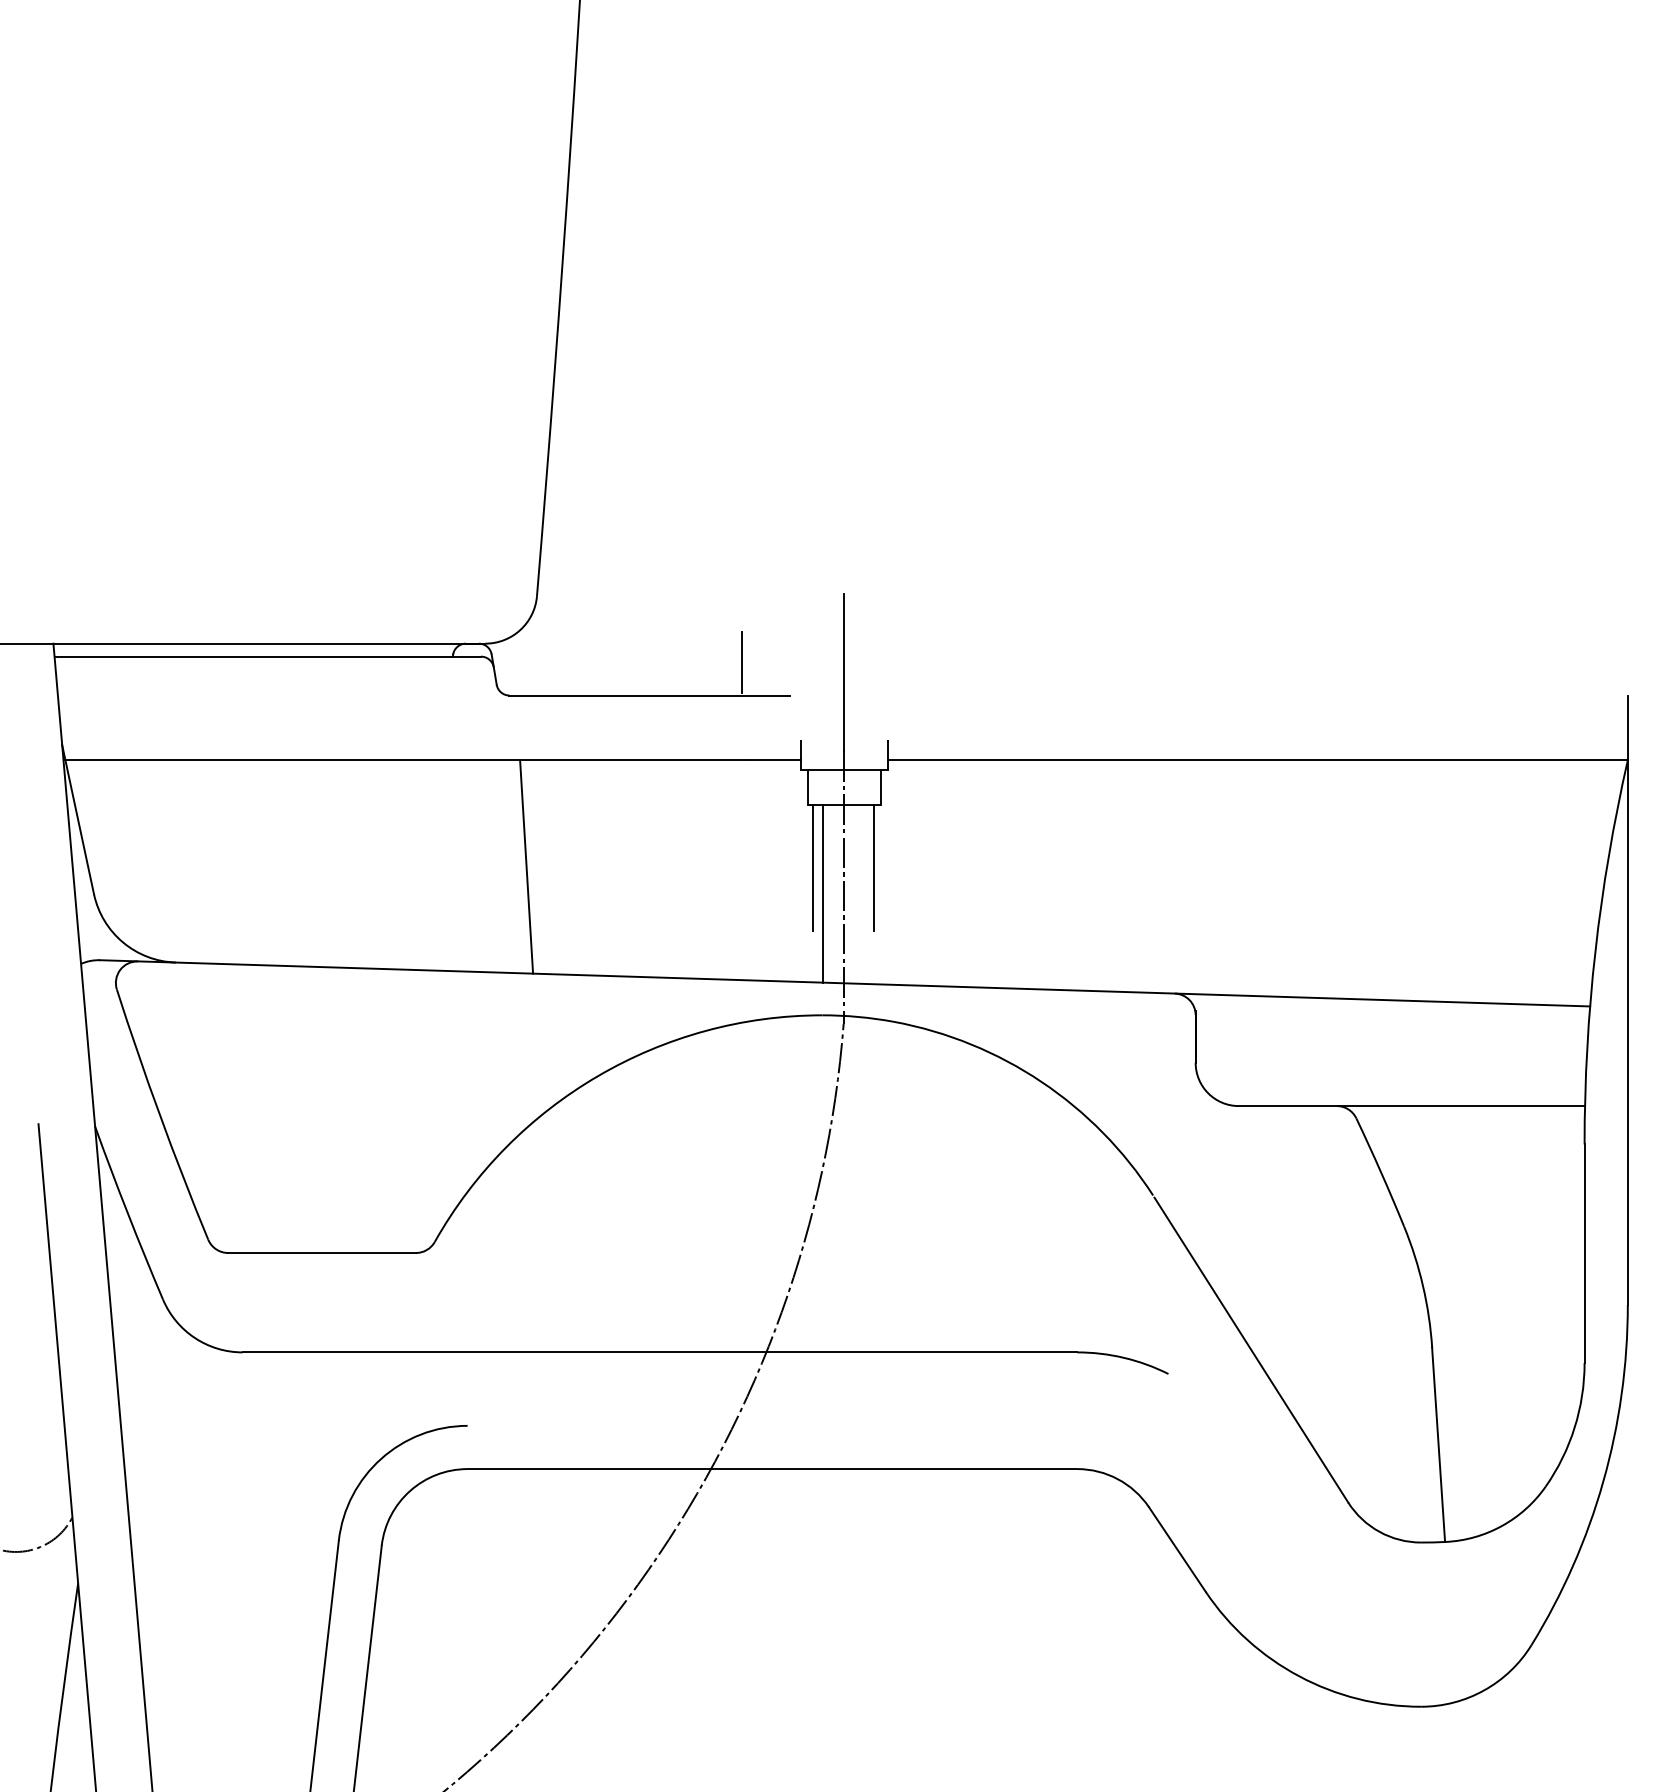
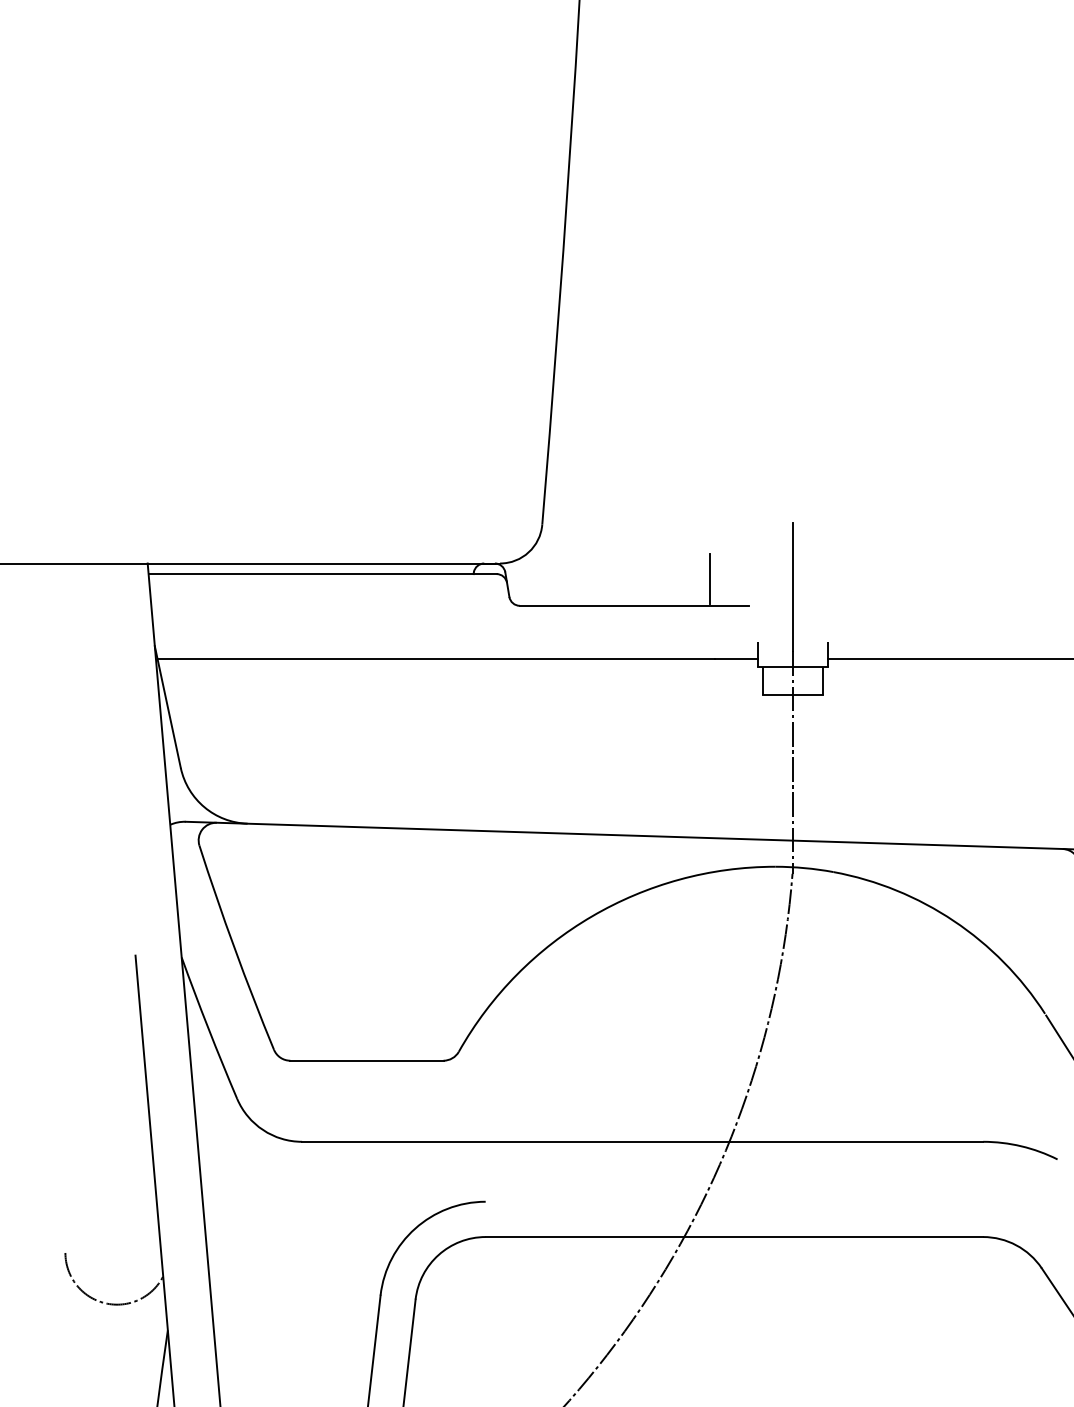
line: (526, 866) -> (533, 745), removed
line: (813, 867) -> (767, 746), removed
line: (873, 867) -> (816, 746), removed
line: (822, 893) -> (775, 767), removed

